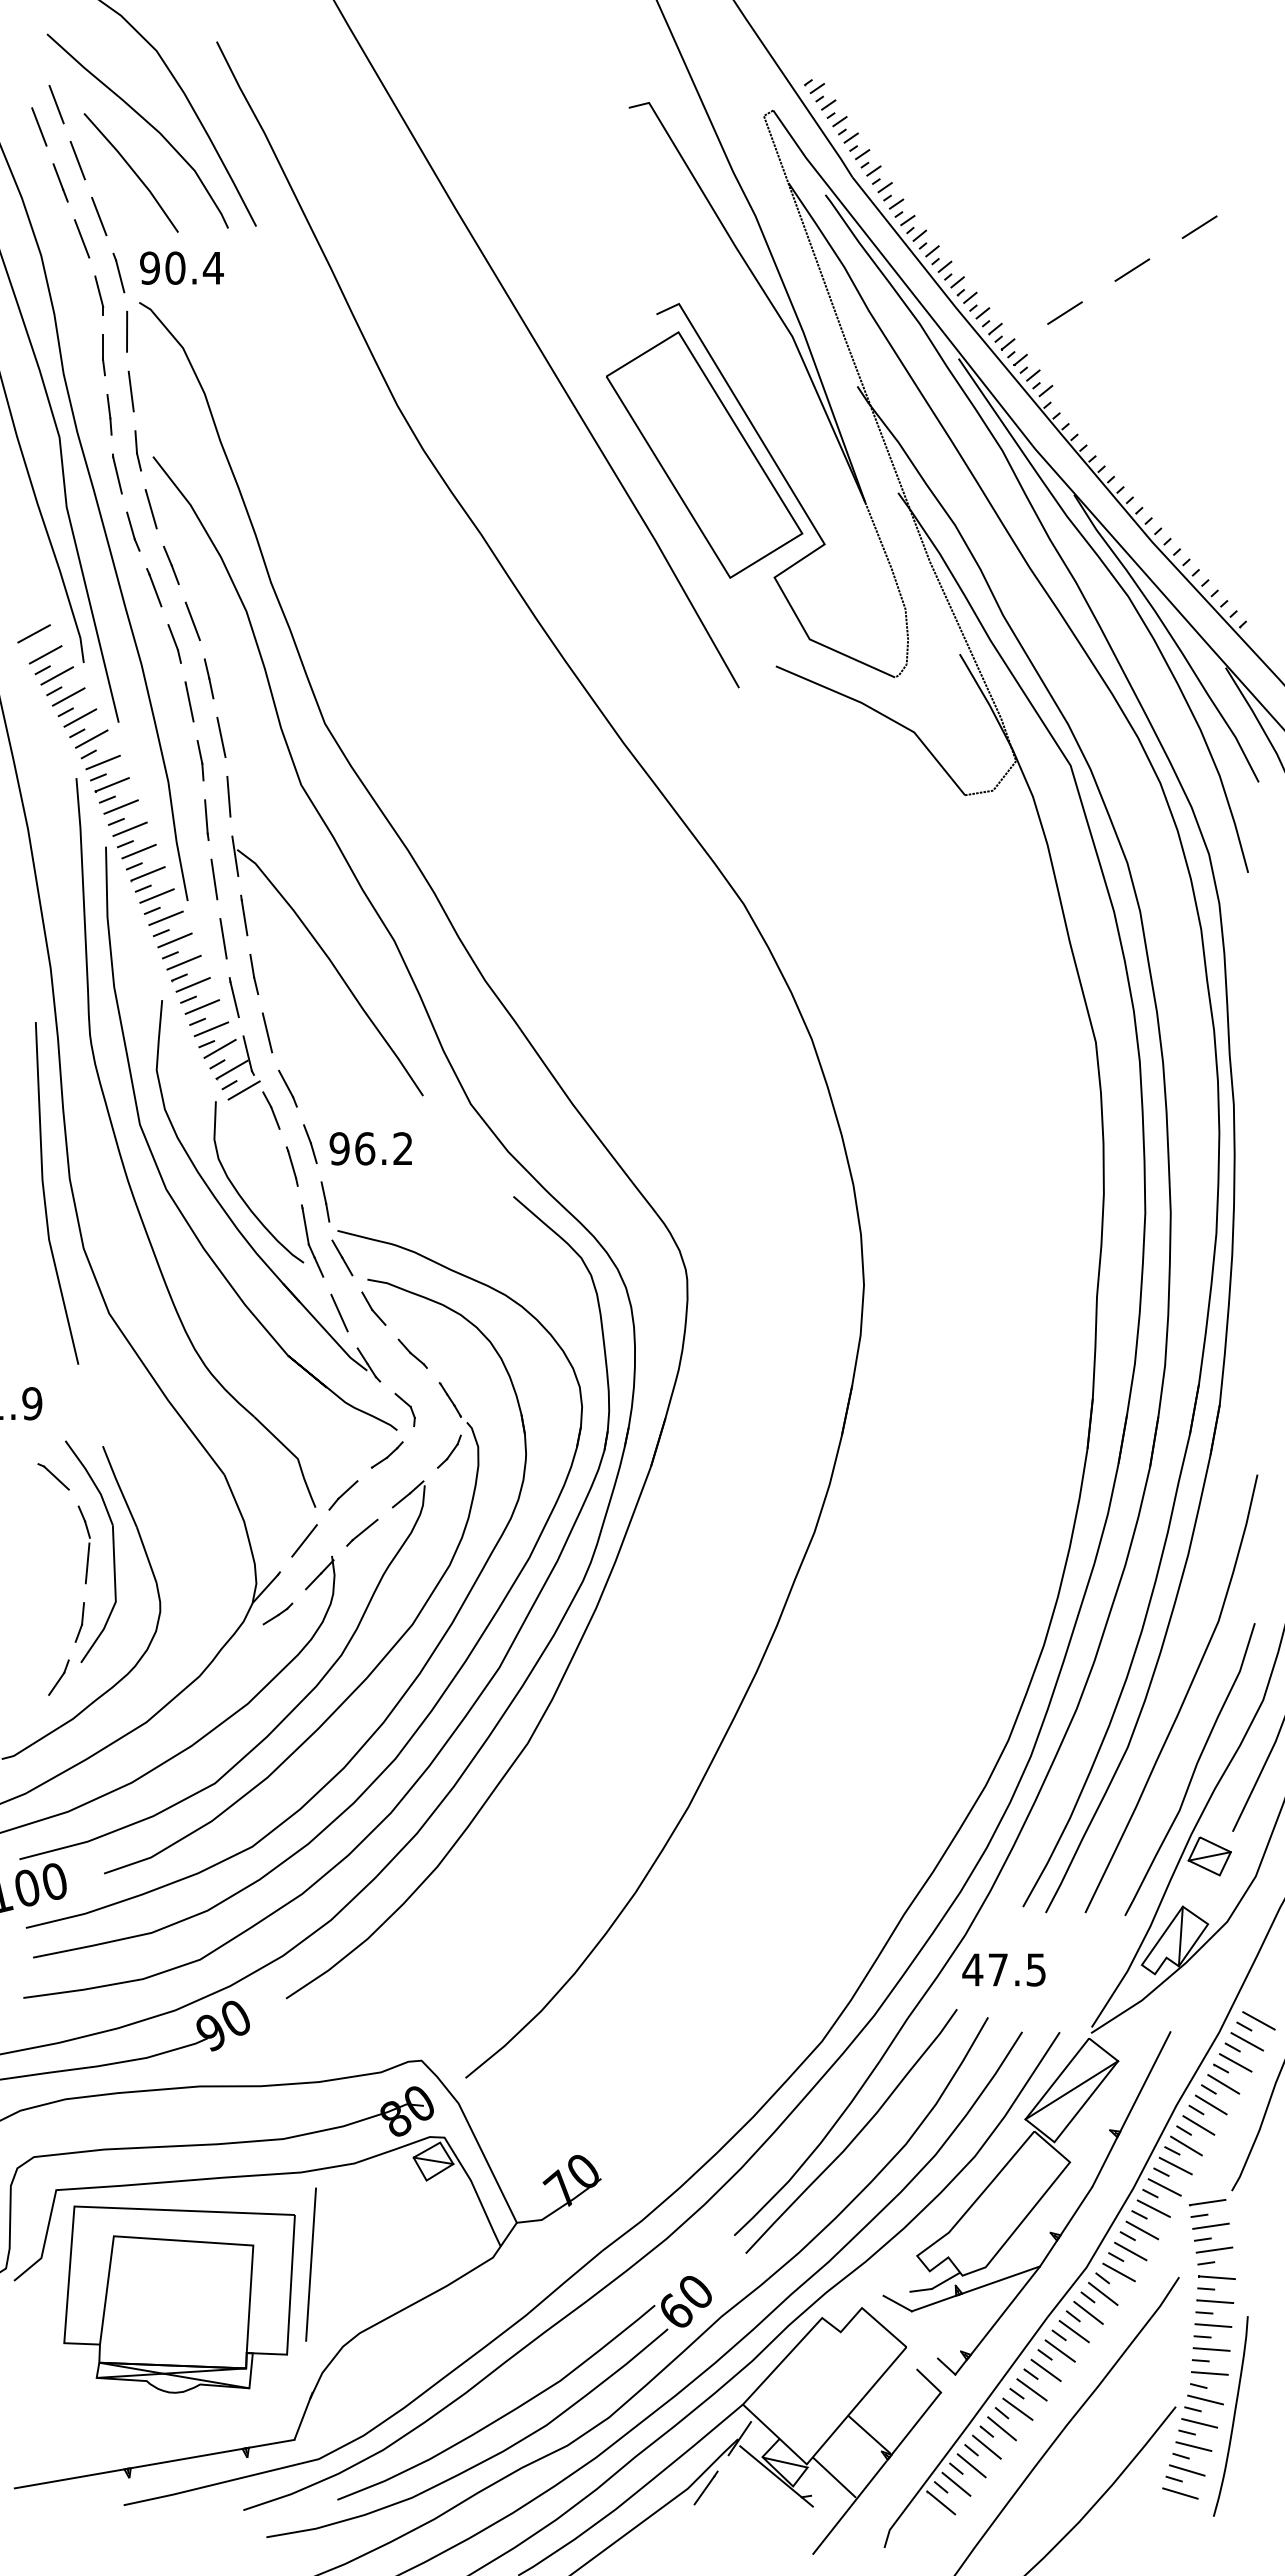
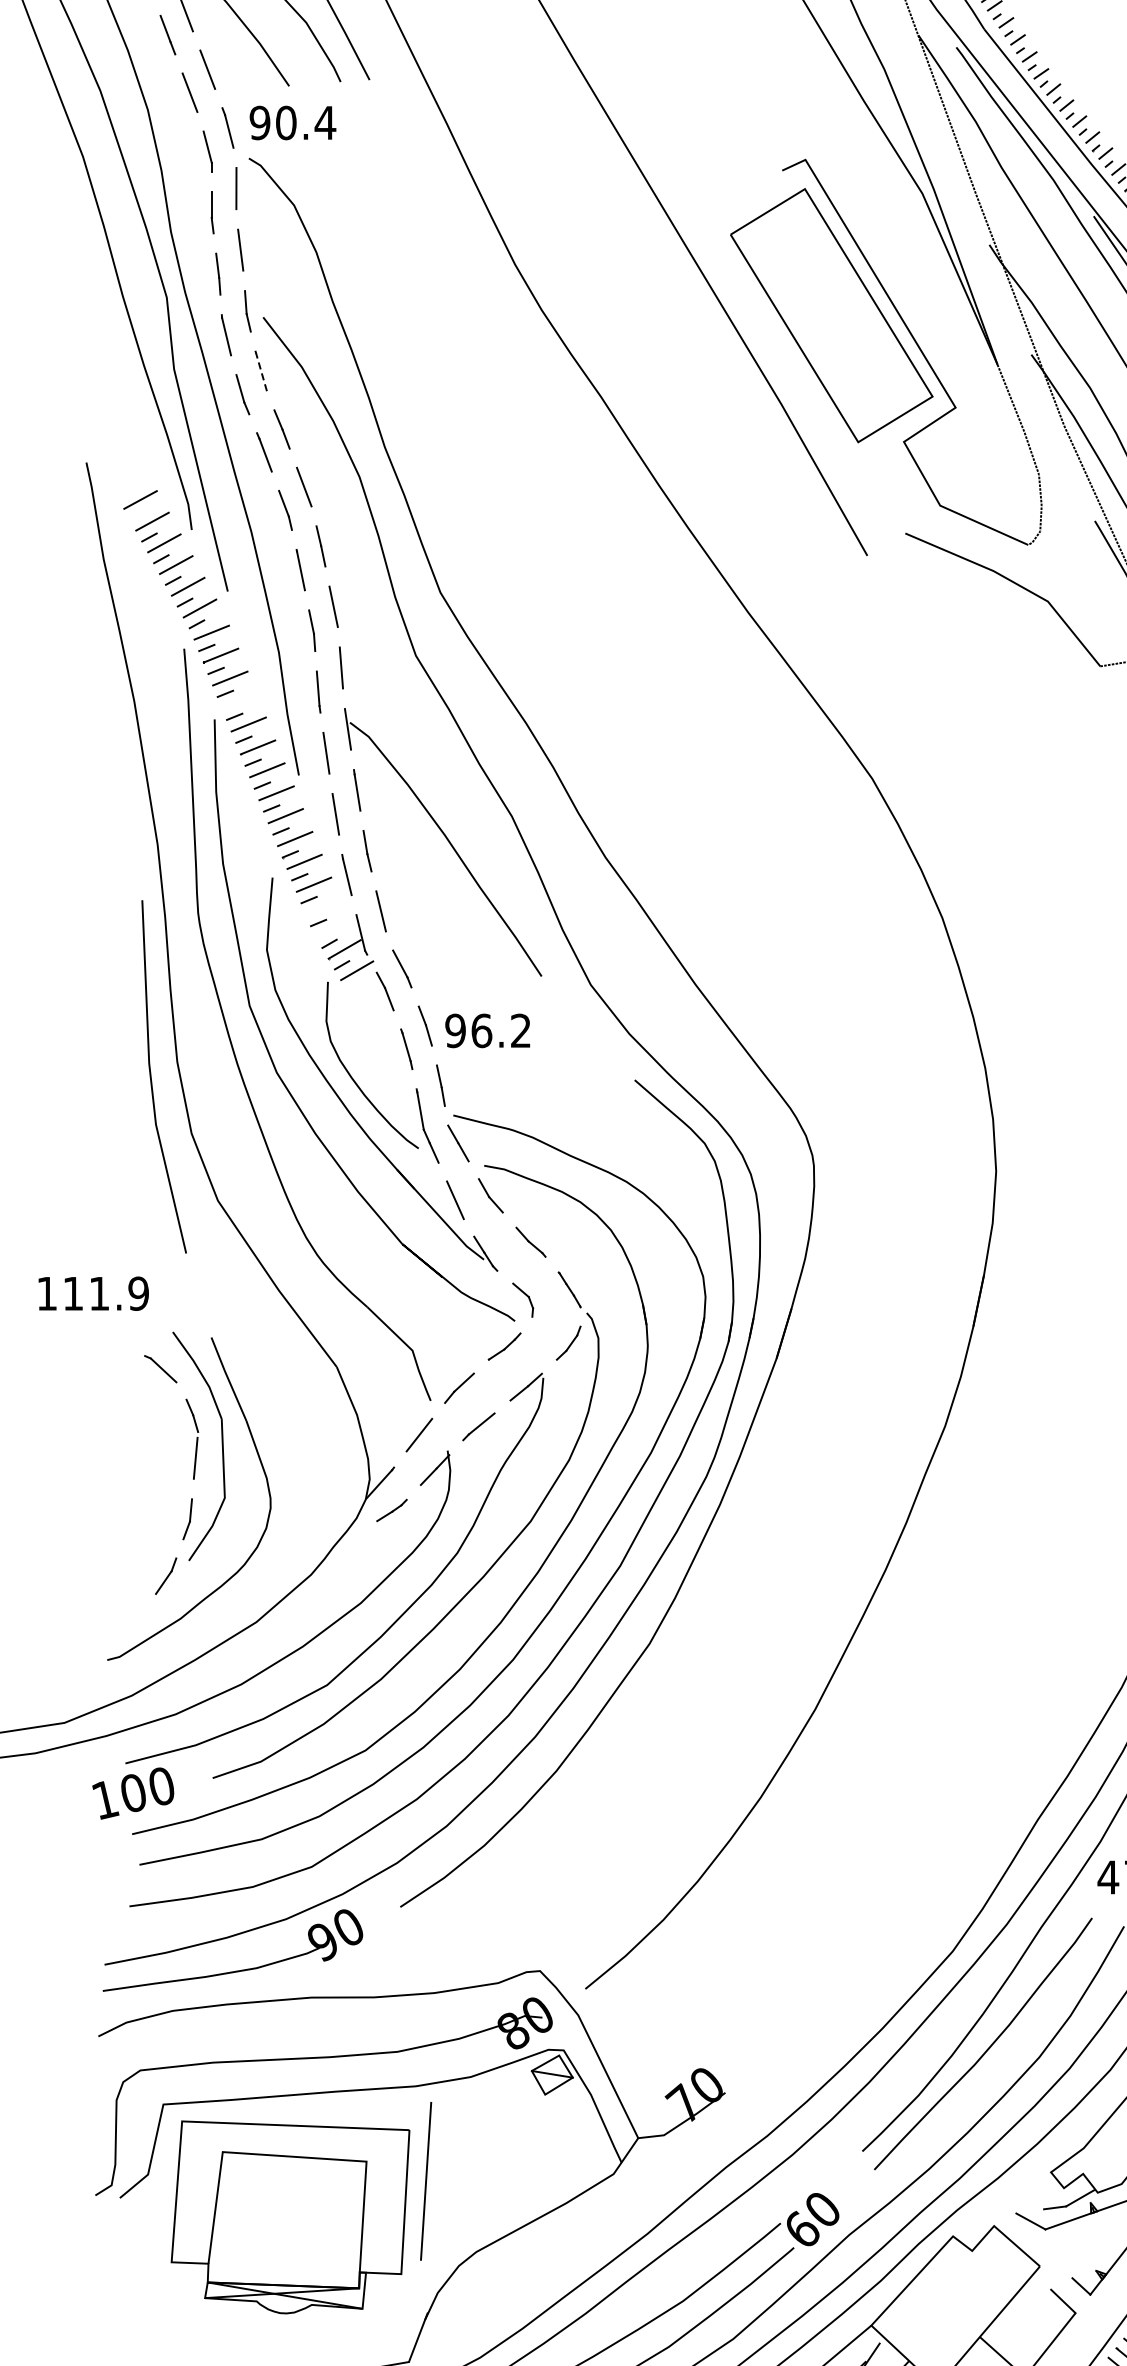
line: (151, 509) -> (261, 371), solid -> dashed
line: (129, 828) -> (238, 700), removed
line: (211, 1029) -> (323, 907), removed
line: (219, 1048) -> (331, 927), removed

